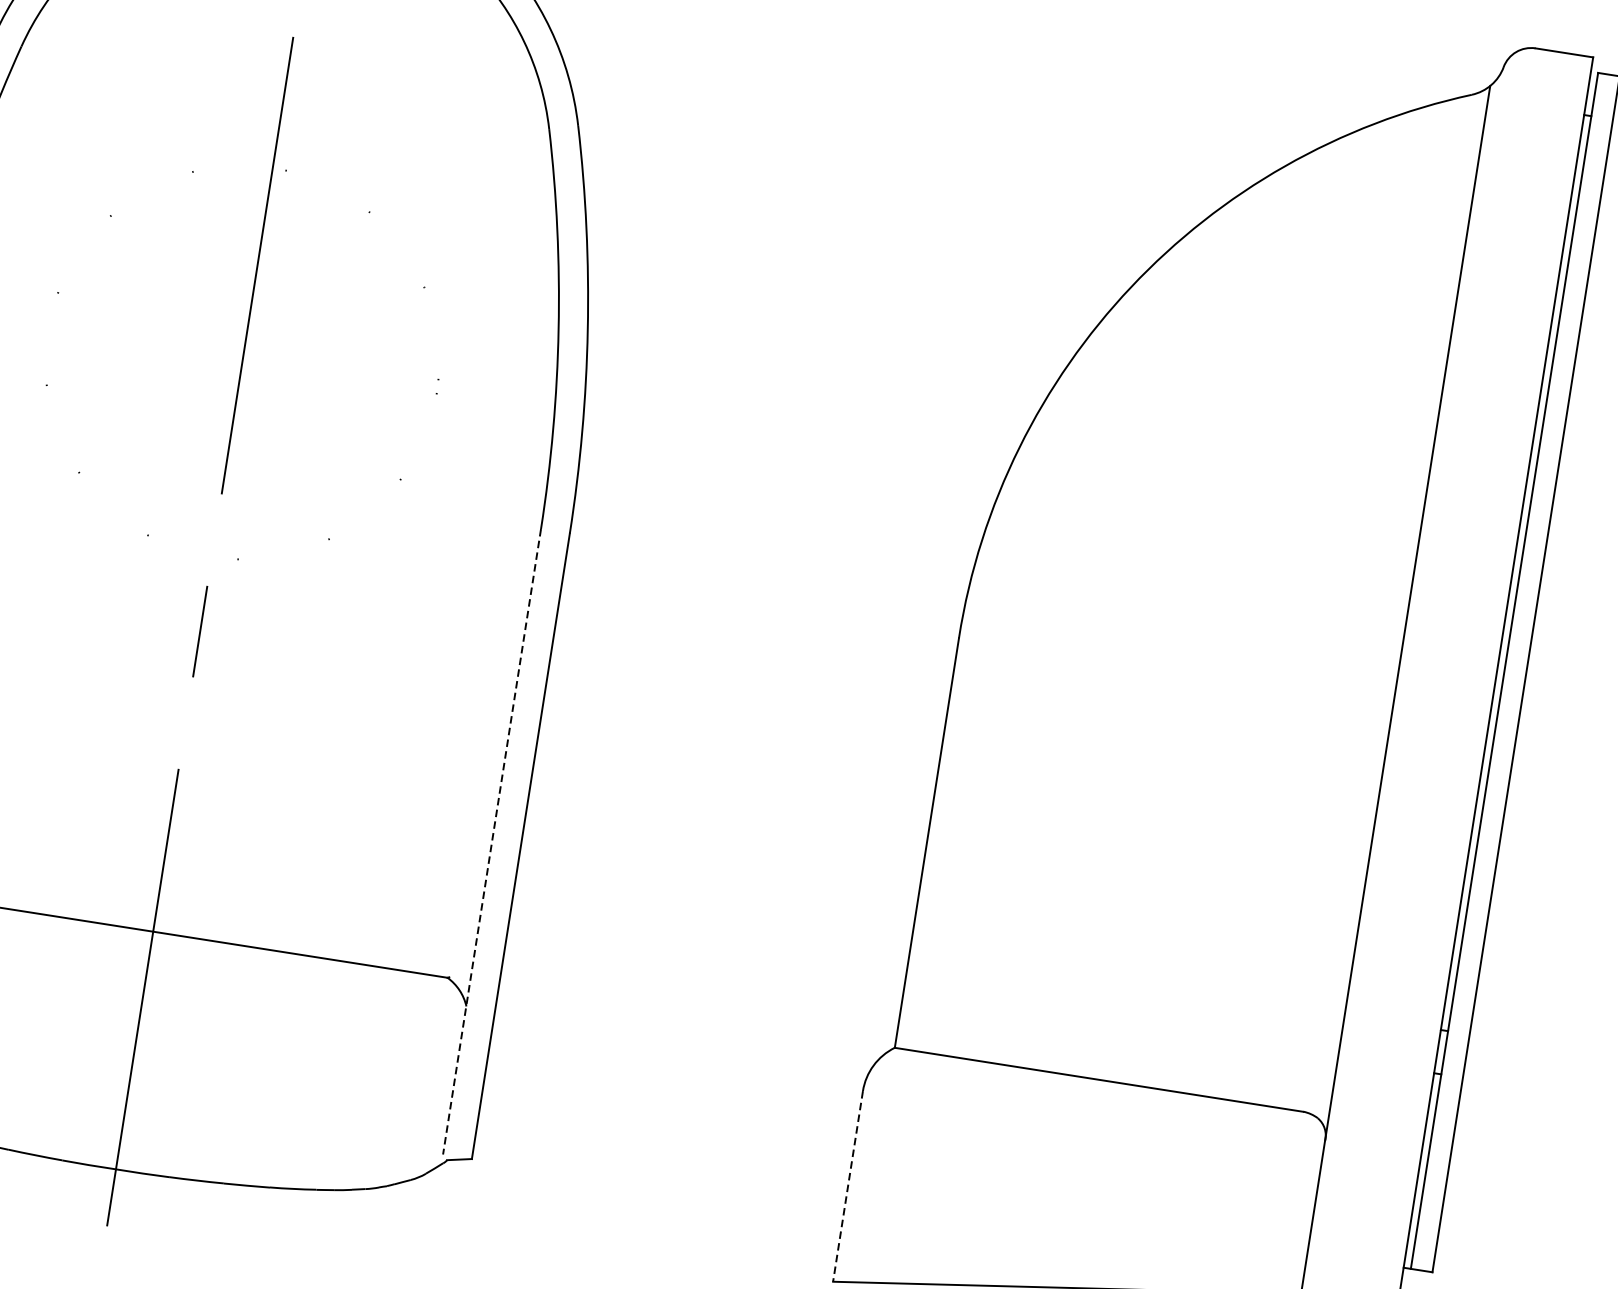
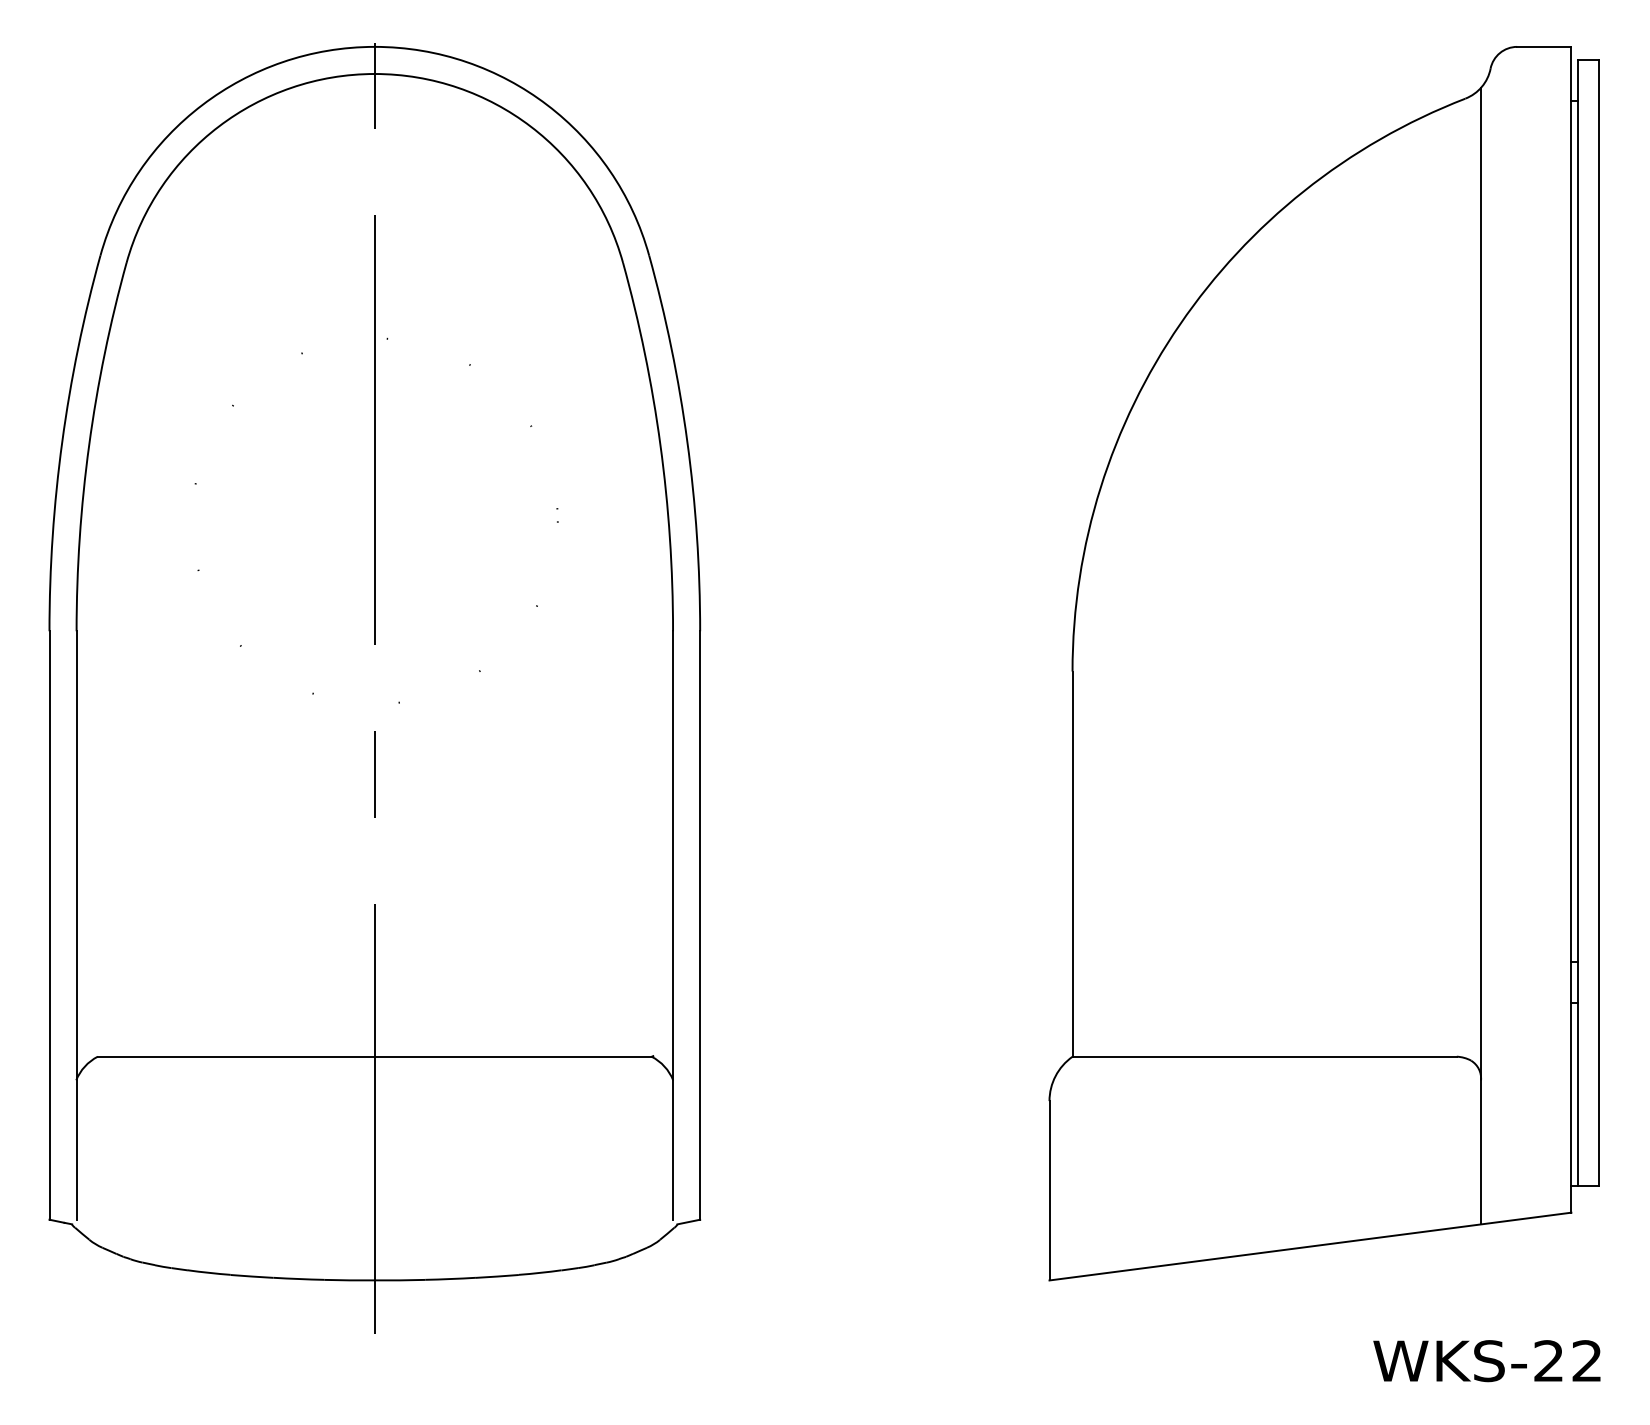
line: (492, 842) -> (673, 926), dashed -> solid
line: (848, 1186) -> (1049, 1190), dashed -> solid

